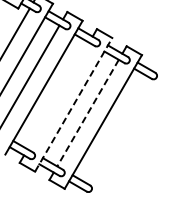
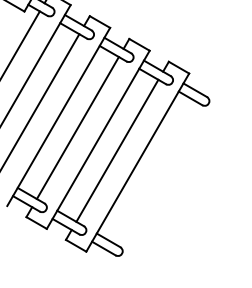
line: (58, 95) -> (78, 127), added
line: (73, 104) -> (98, 139), dashed -> solid
line: (88, 113) -> (118, 151), dashed -> solid

